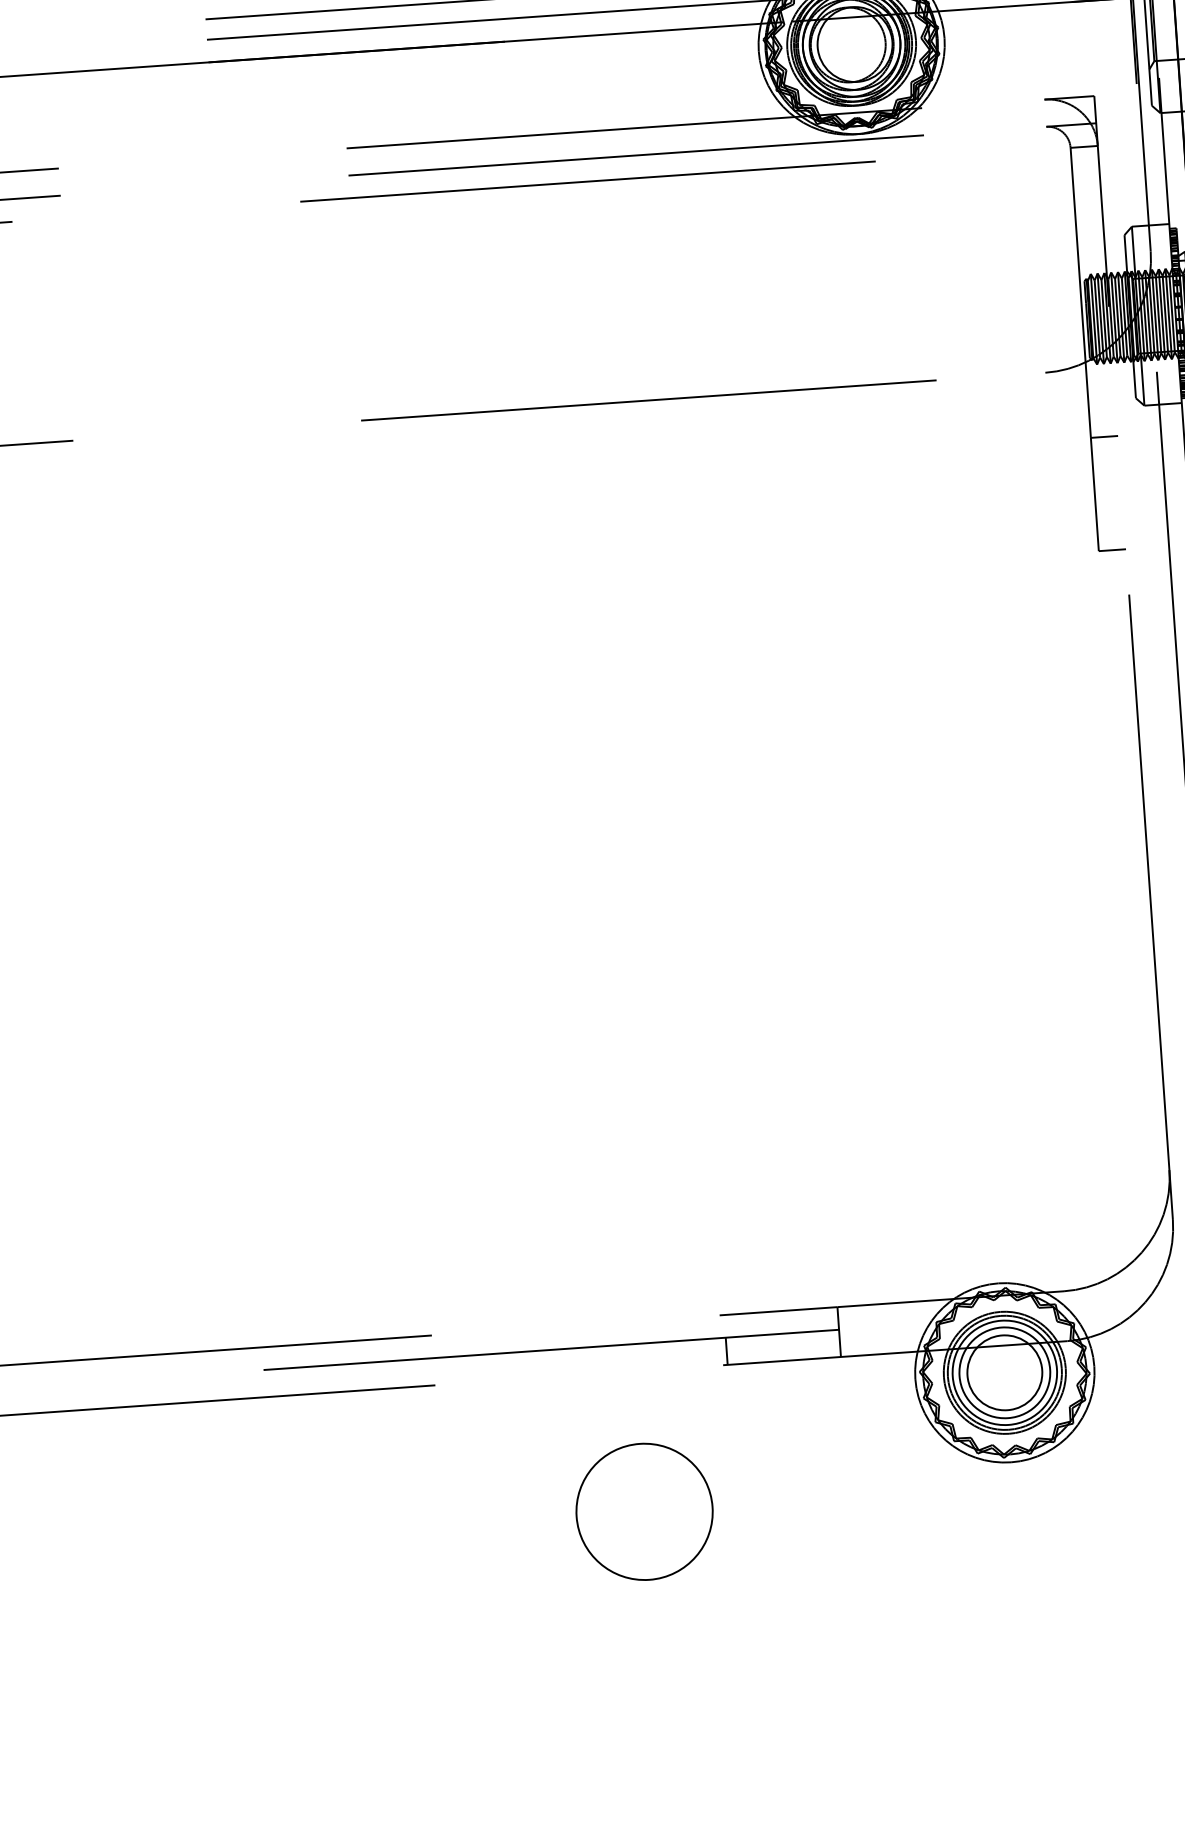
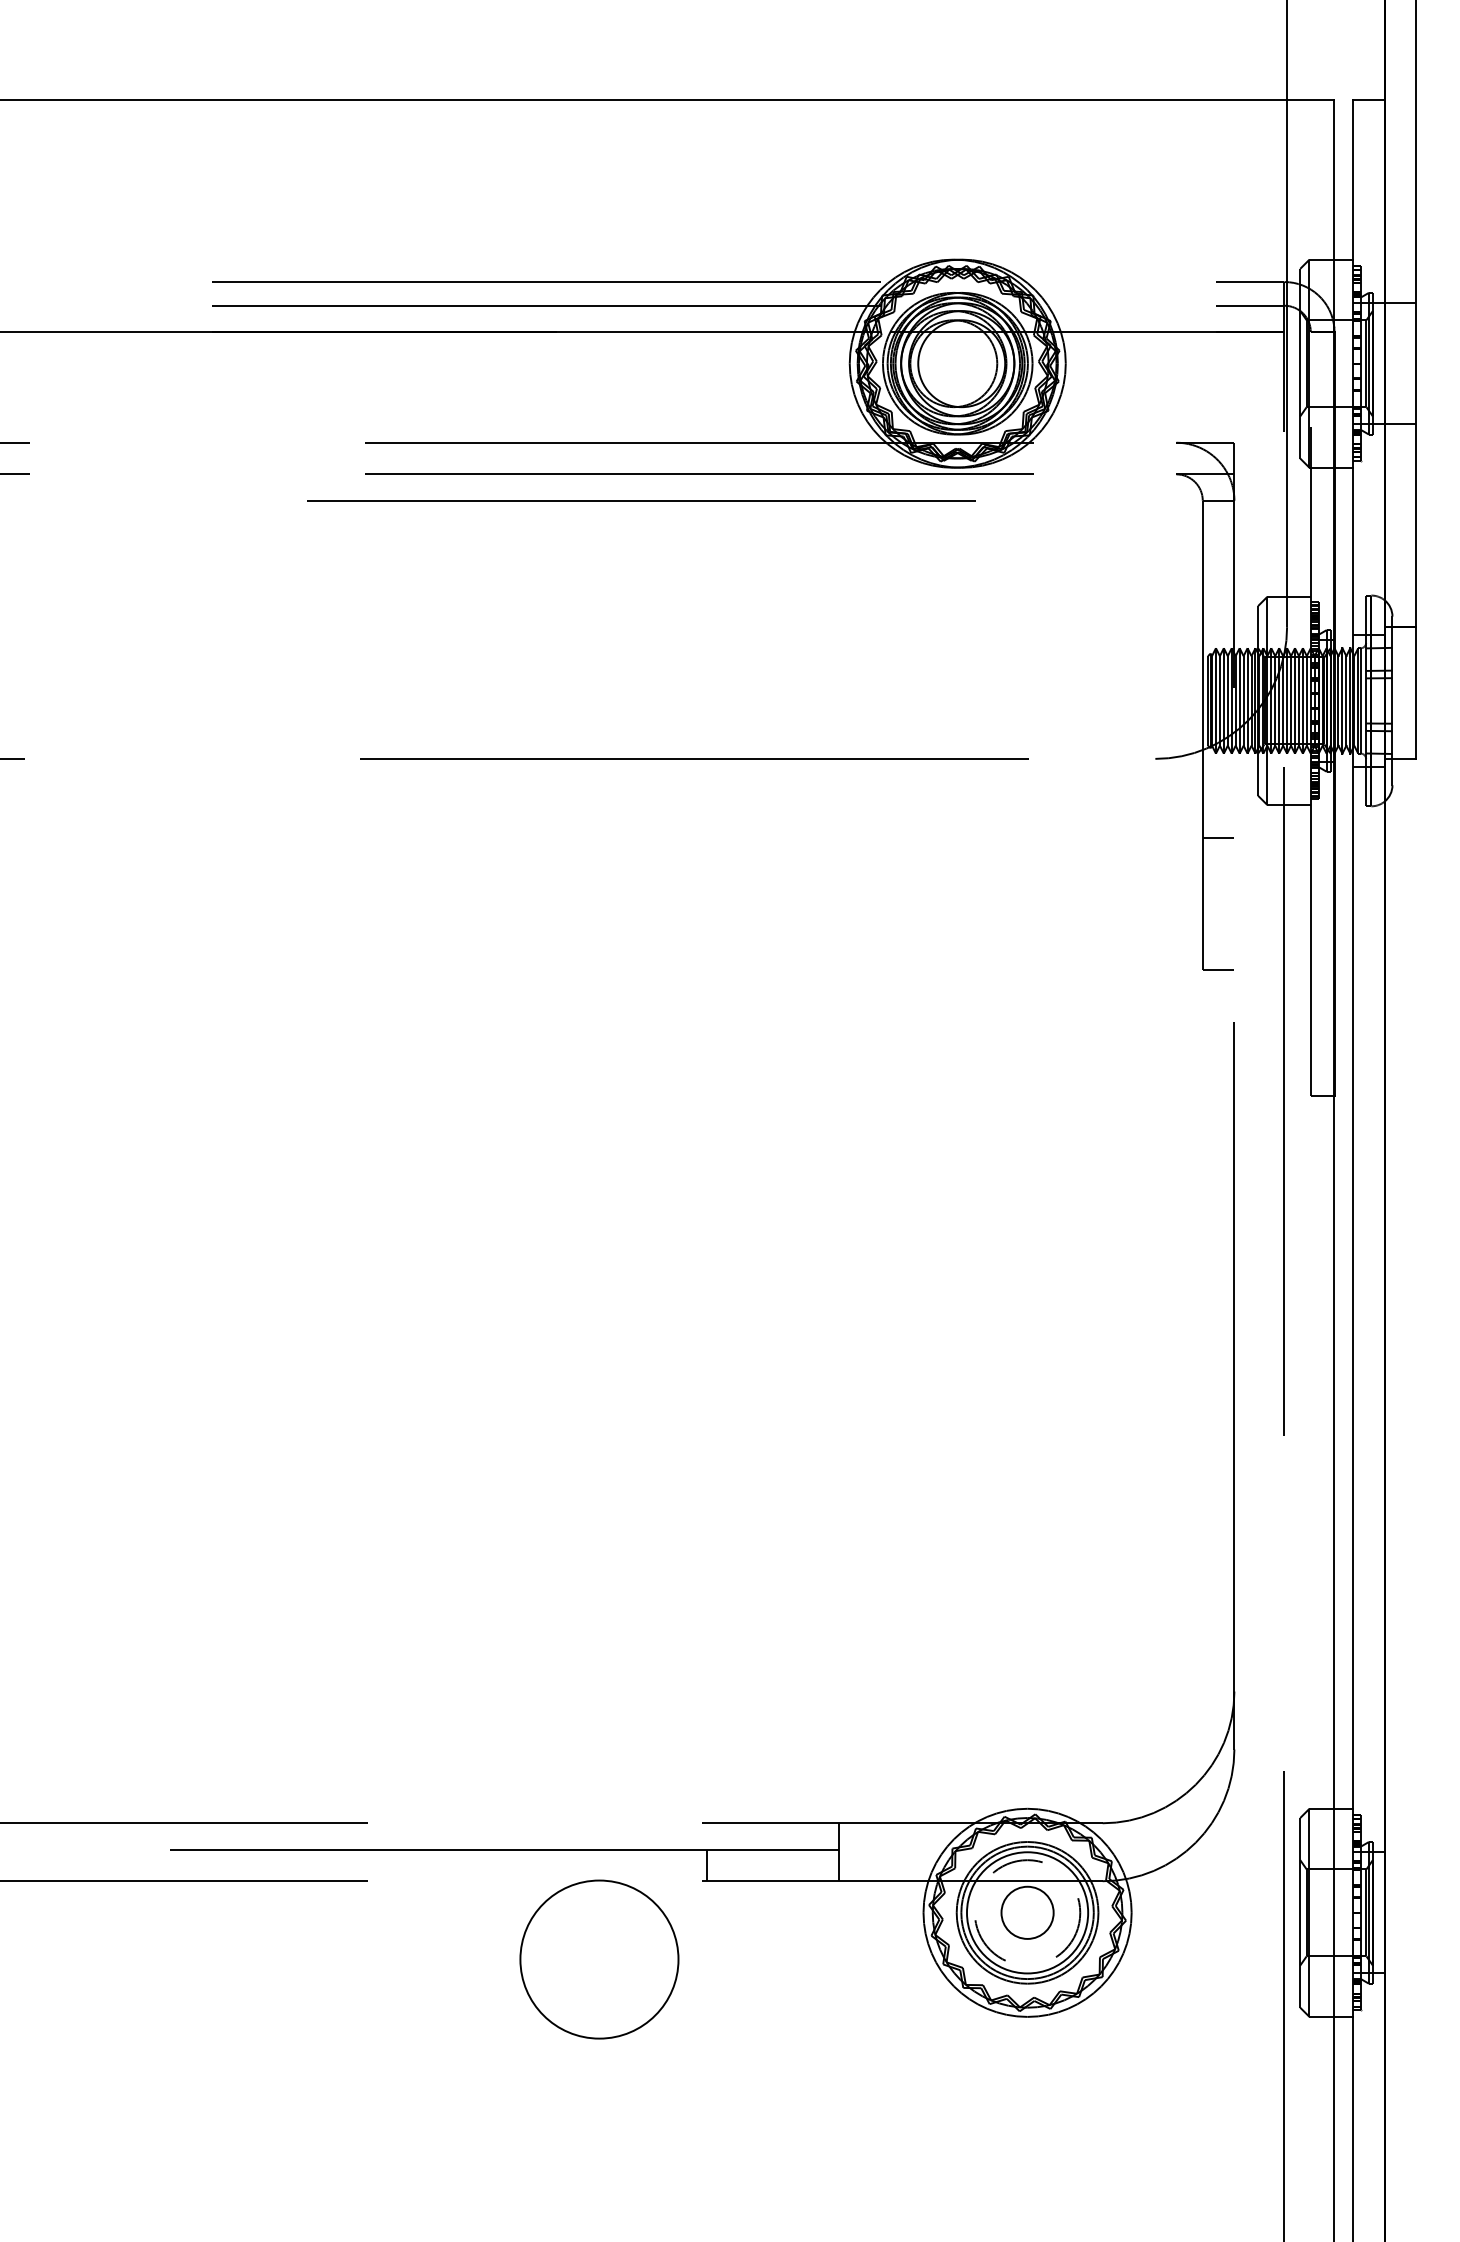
circle: (1004, 1372) -> (1027, 1912), size x0.6
circle: (1004, 1372) -> (1027, 1912), solid -> dashed
circle: (644, 1511) -> (599, 1959), moved

